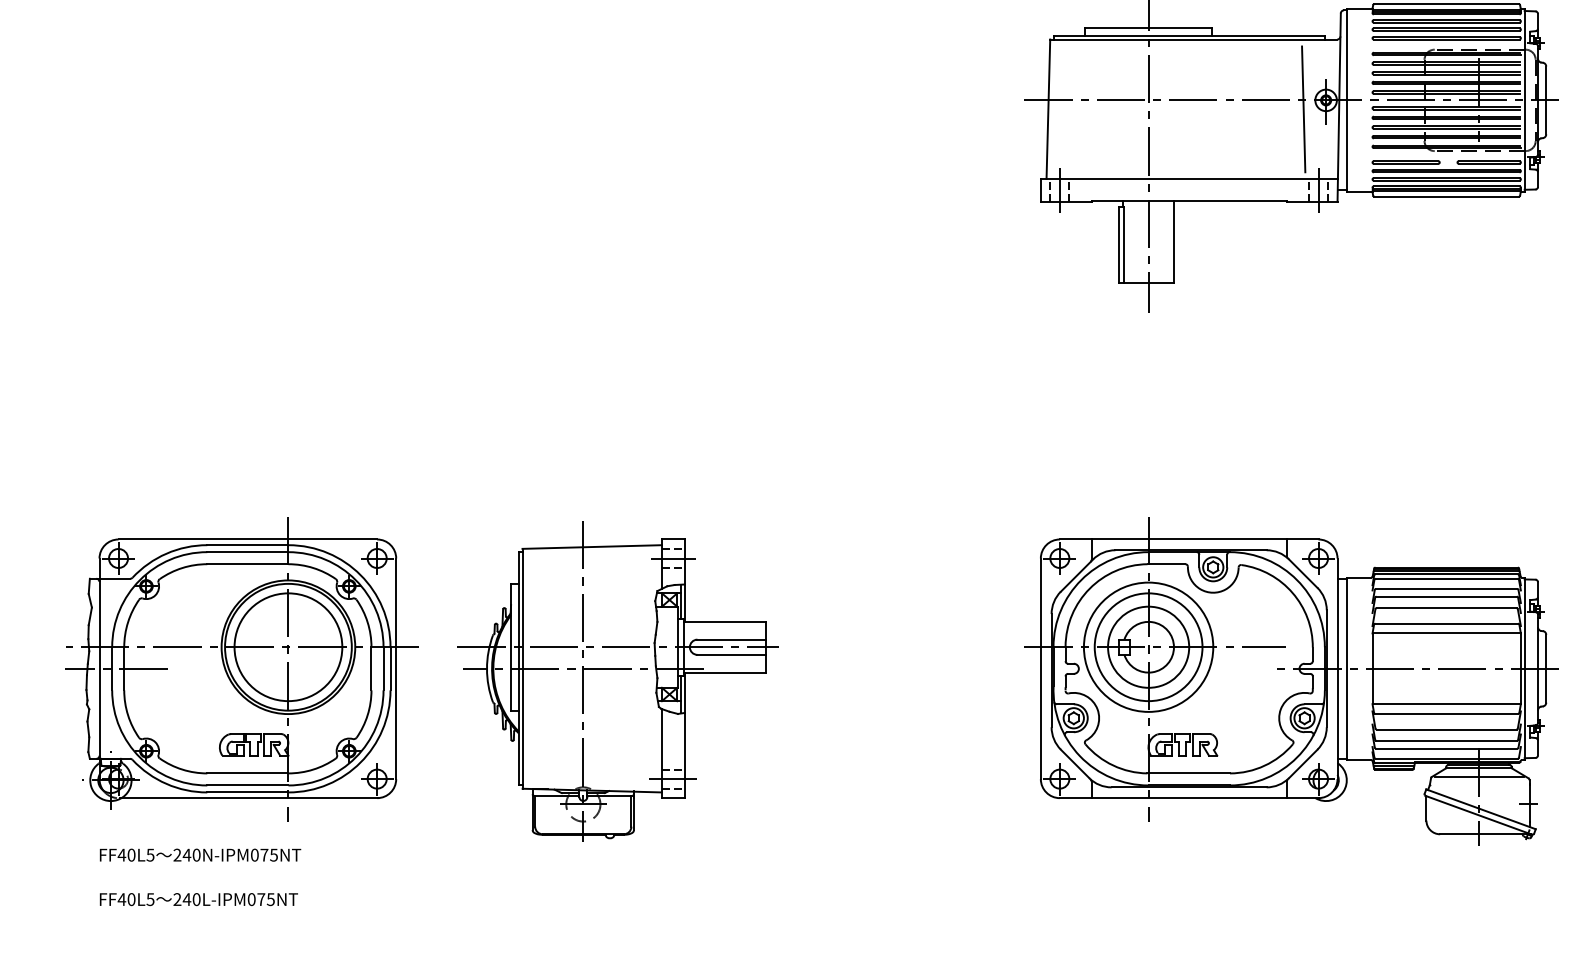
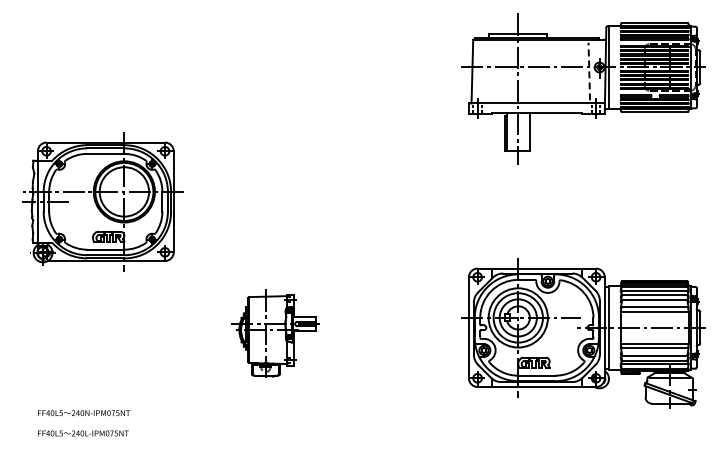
line: (1304, 109) -> (589, 71), solid -> dashed
part: (240, 668) -> (102, 201), moved
part: (618, 681) -> (275, 333), size x0.6

